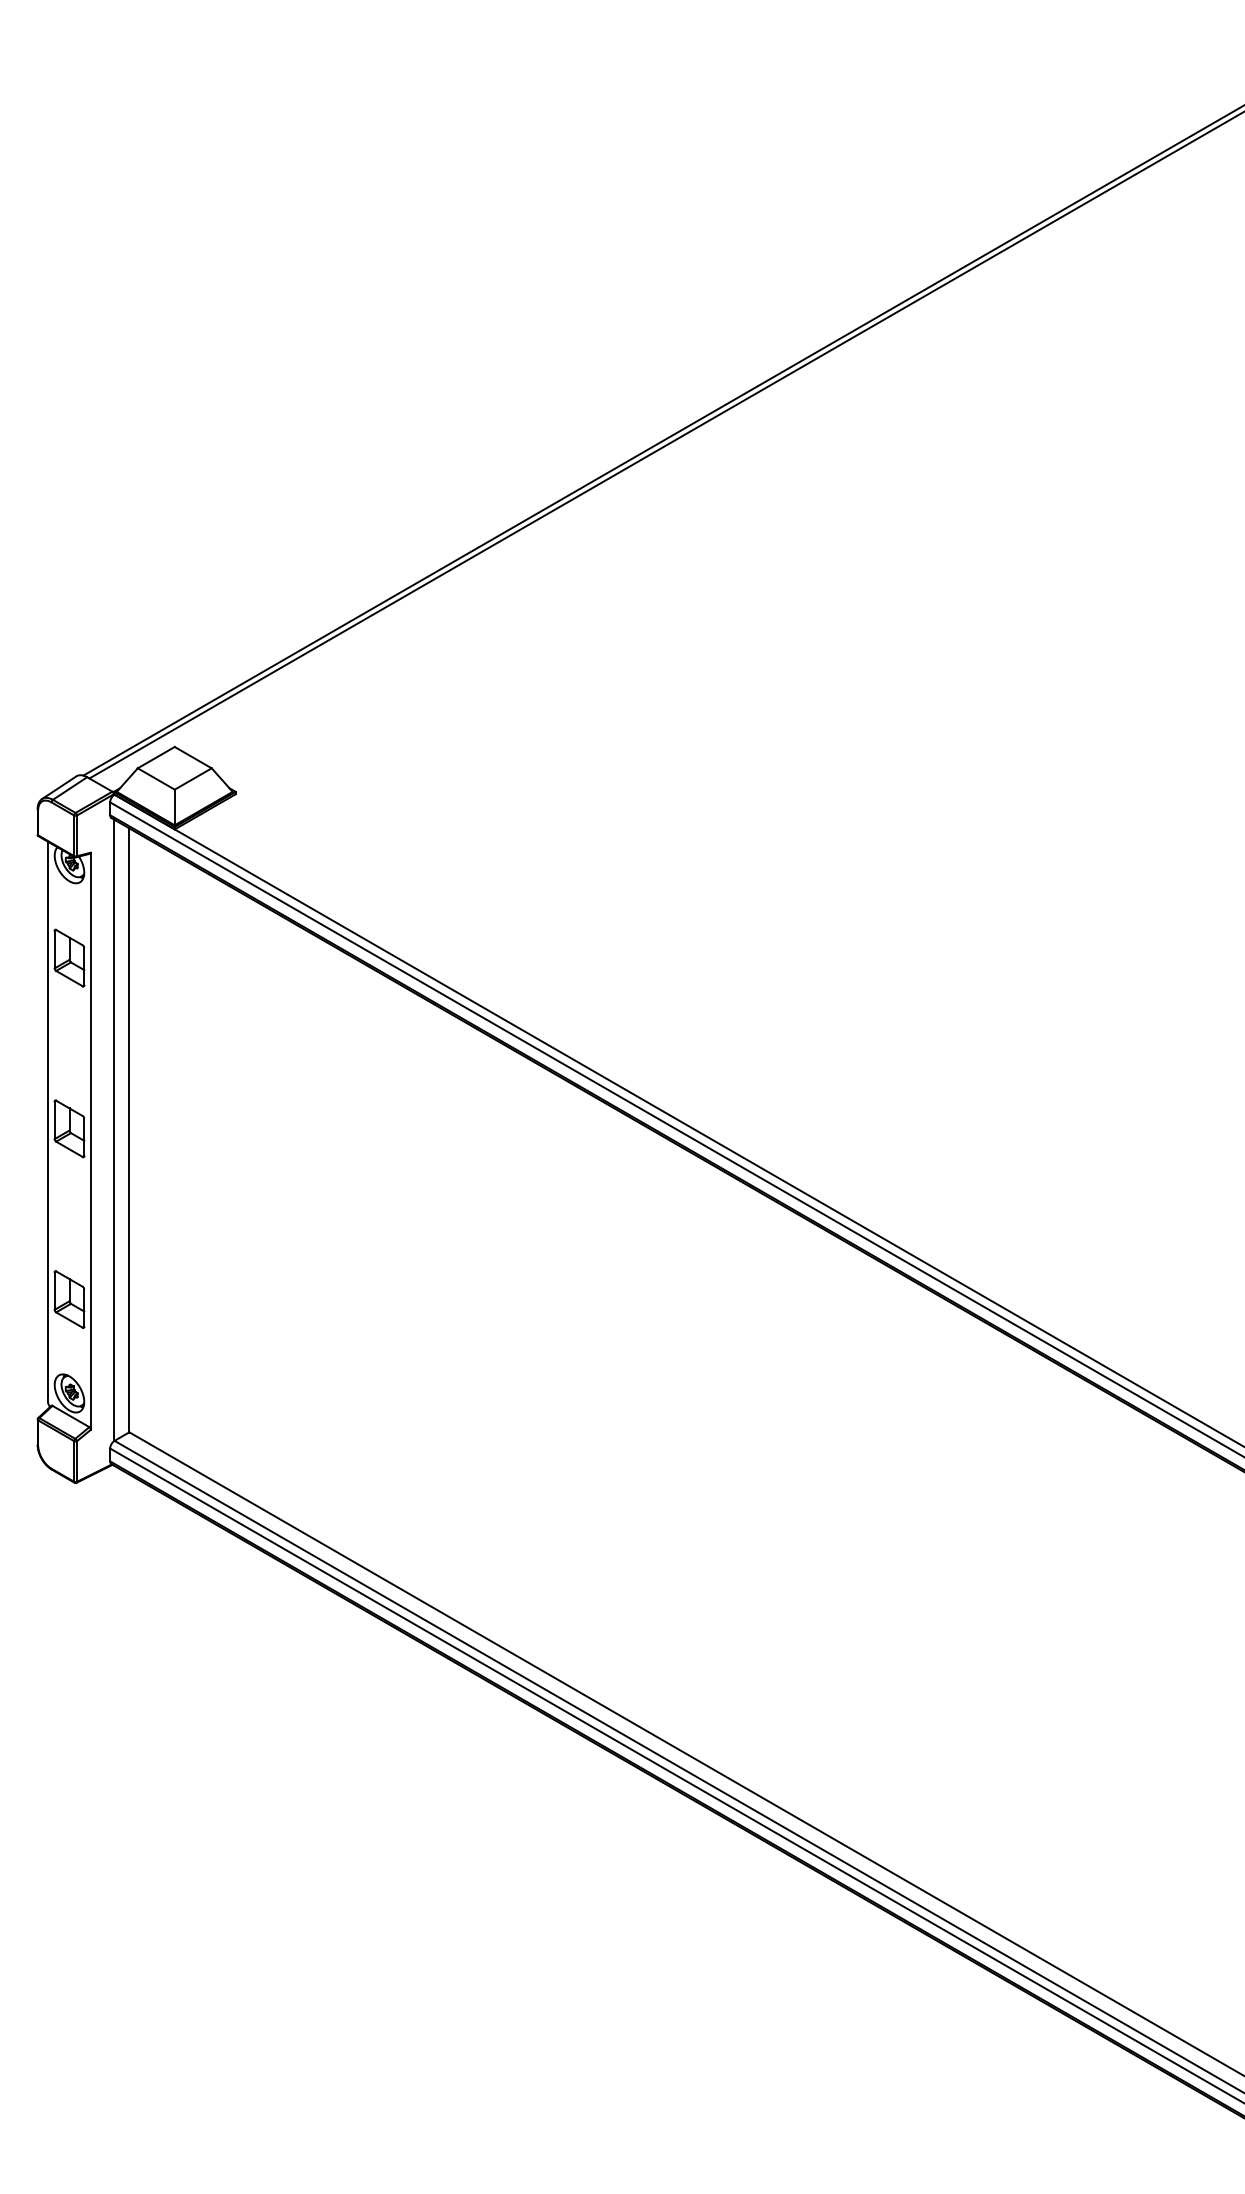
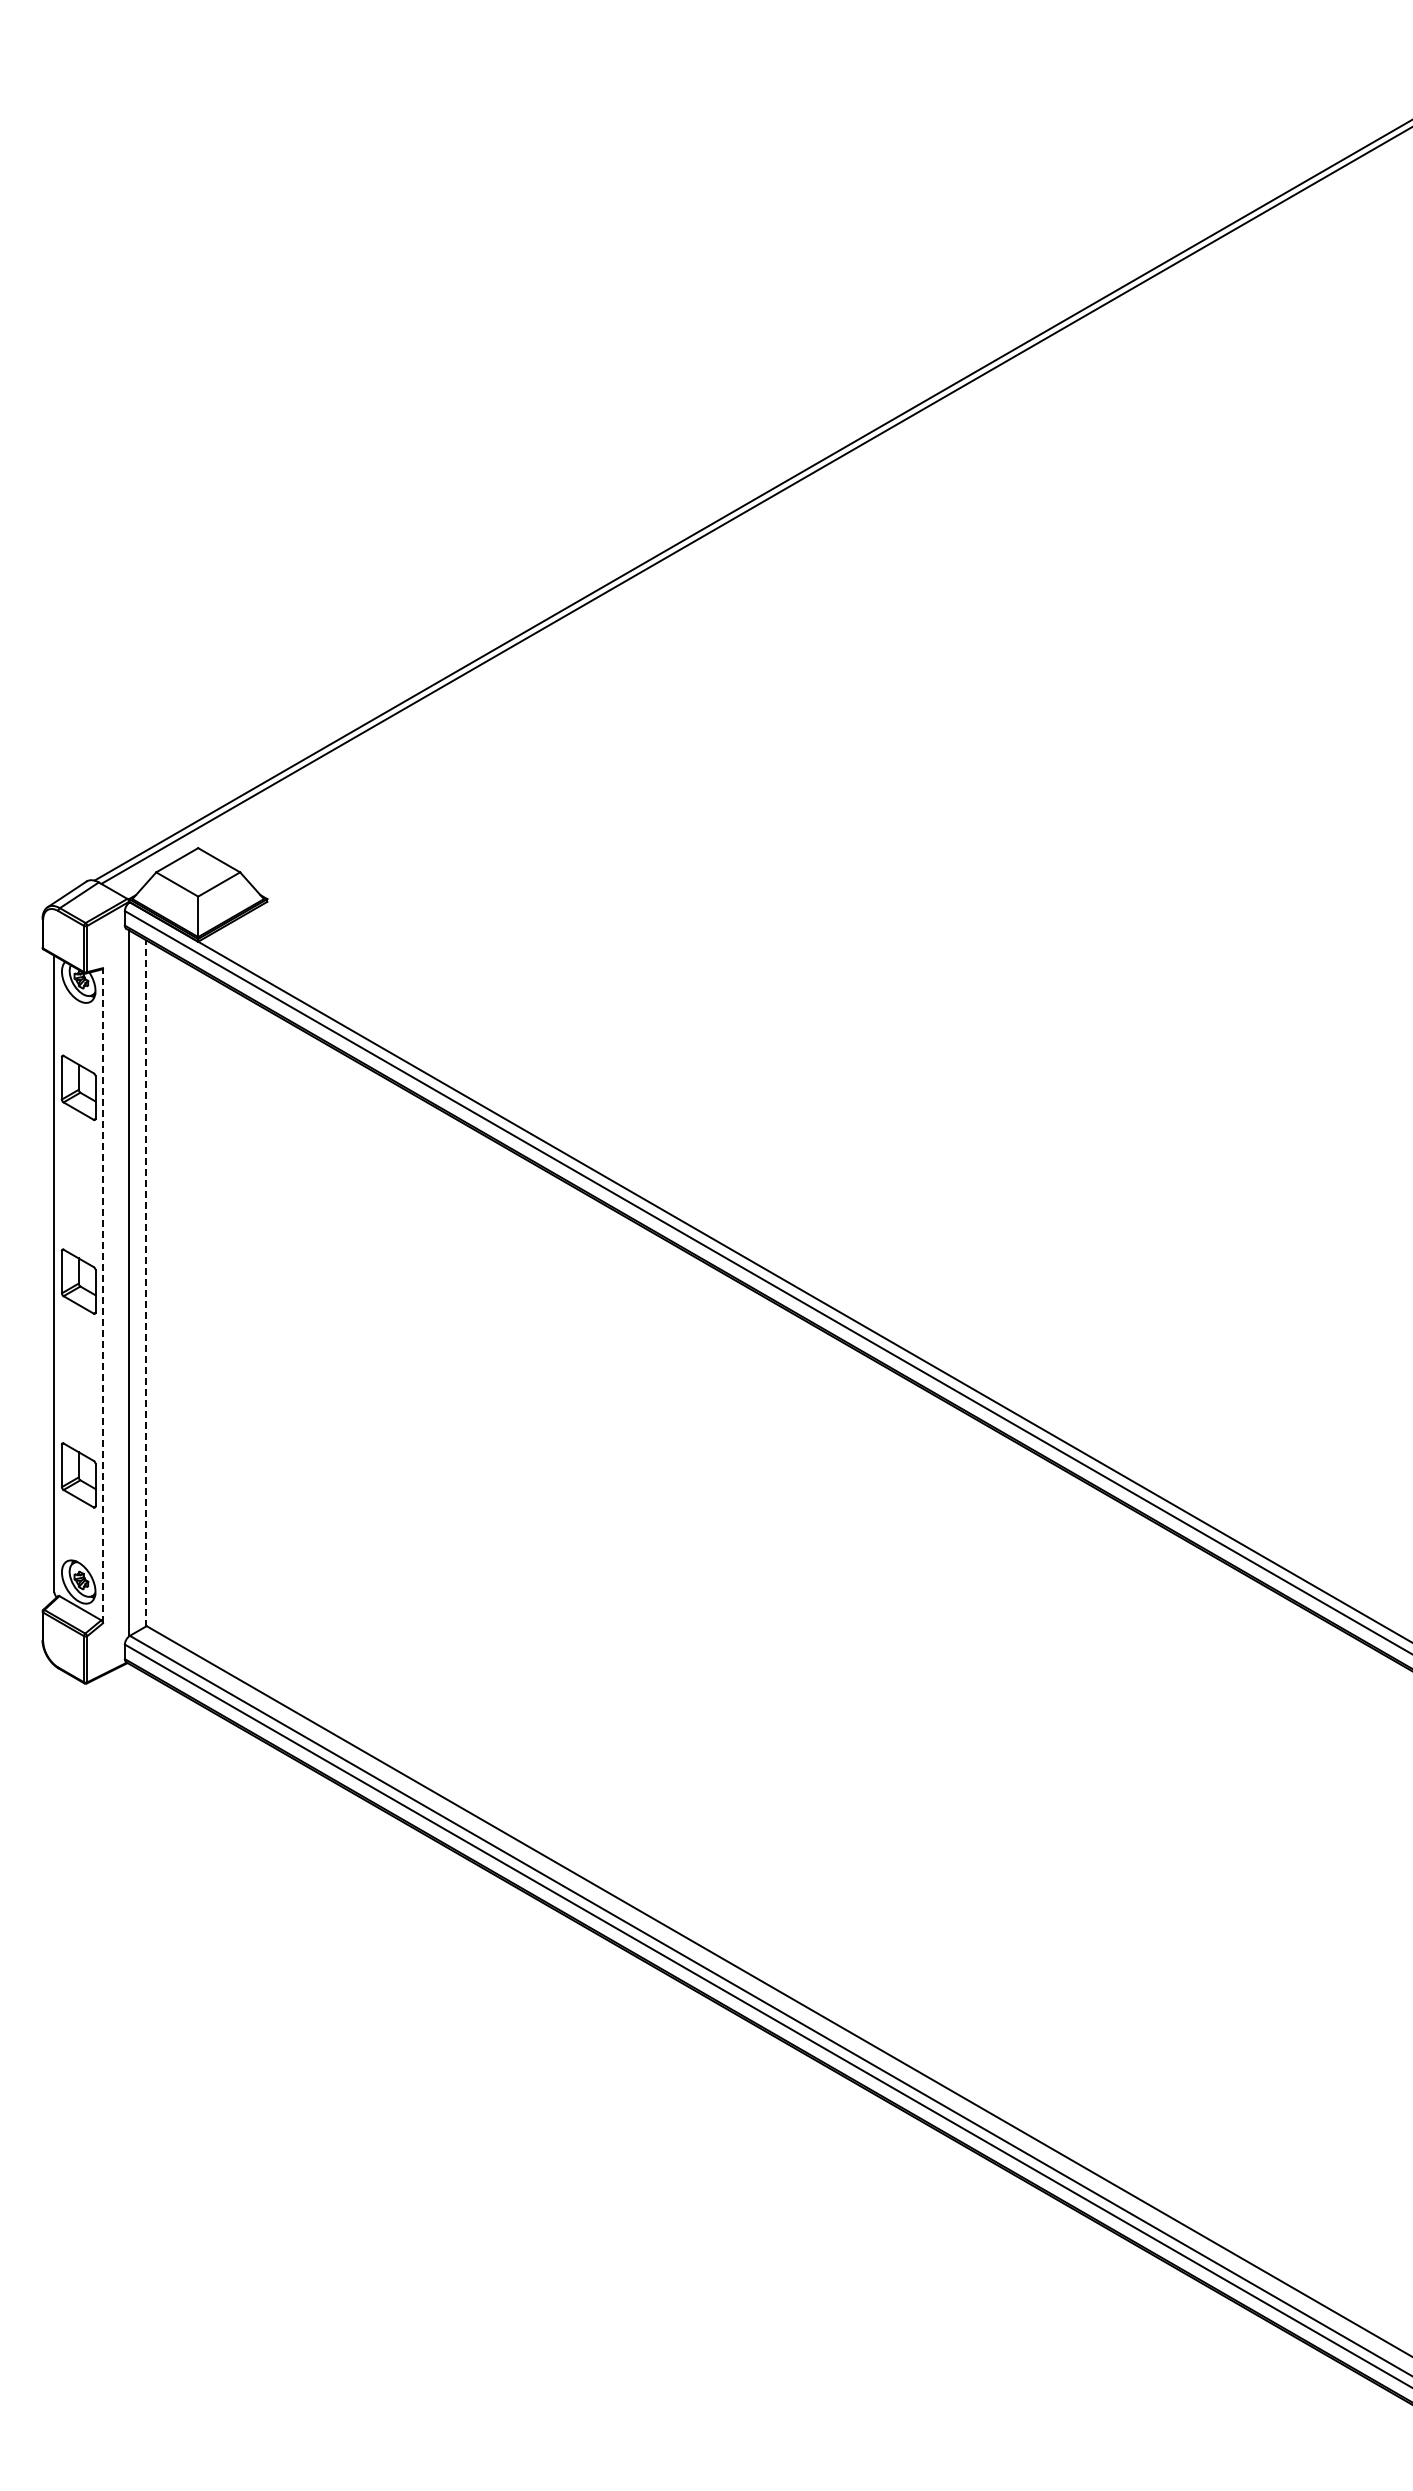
line: (128, 1129) -> (145, 1282), solid -> dashed
line: (91, 1141) -> (103, 1295), solid -> dashed

